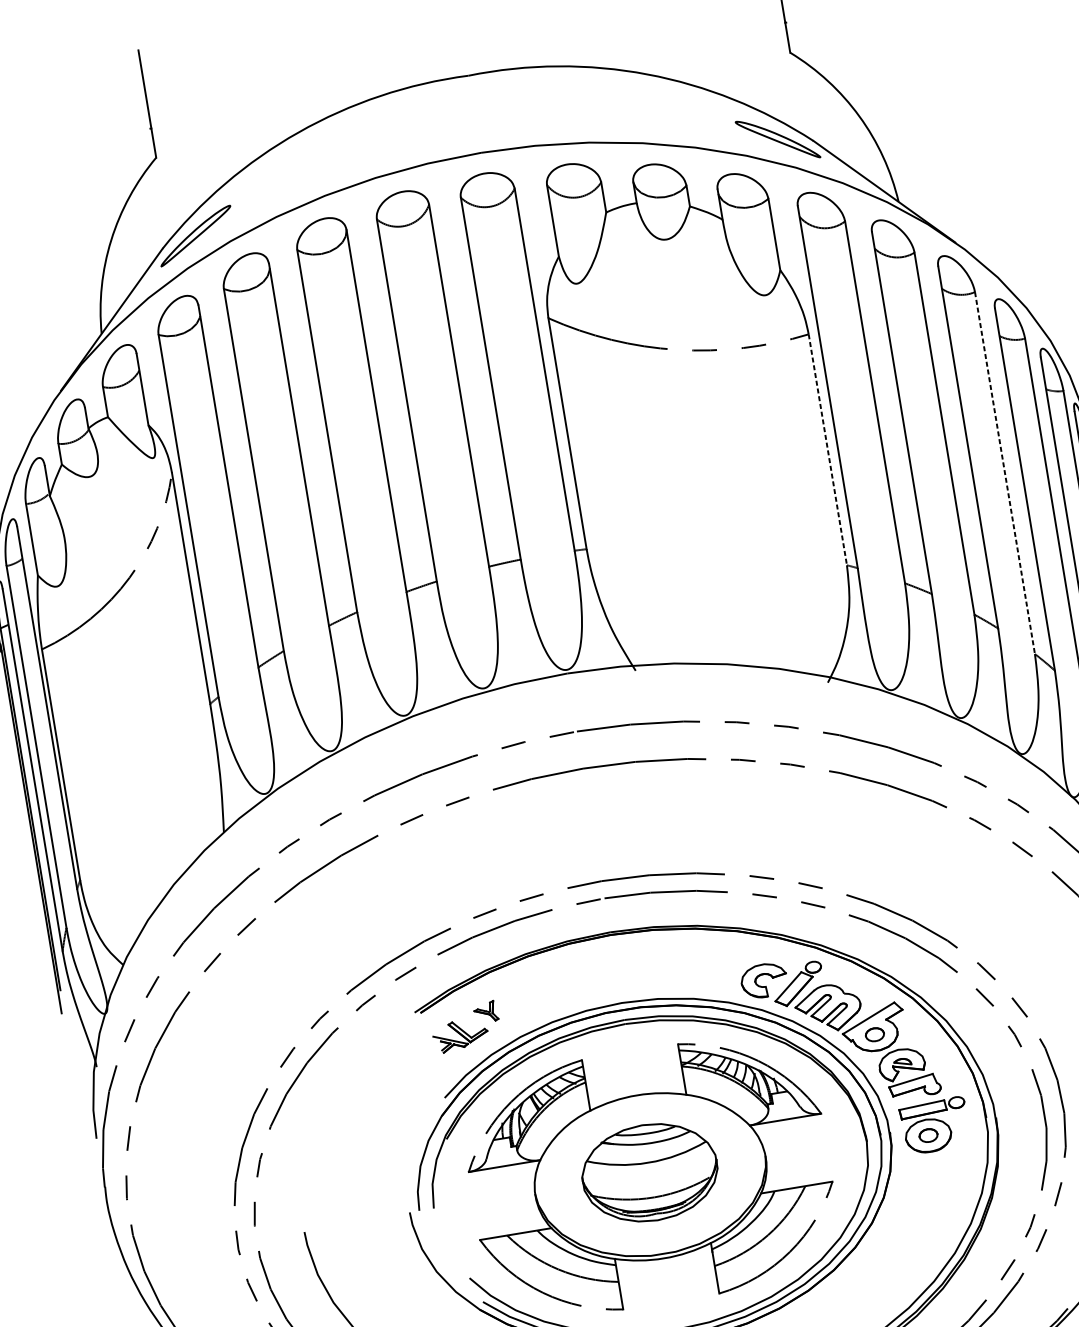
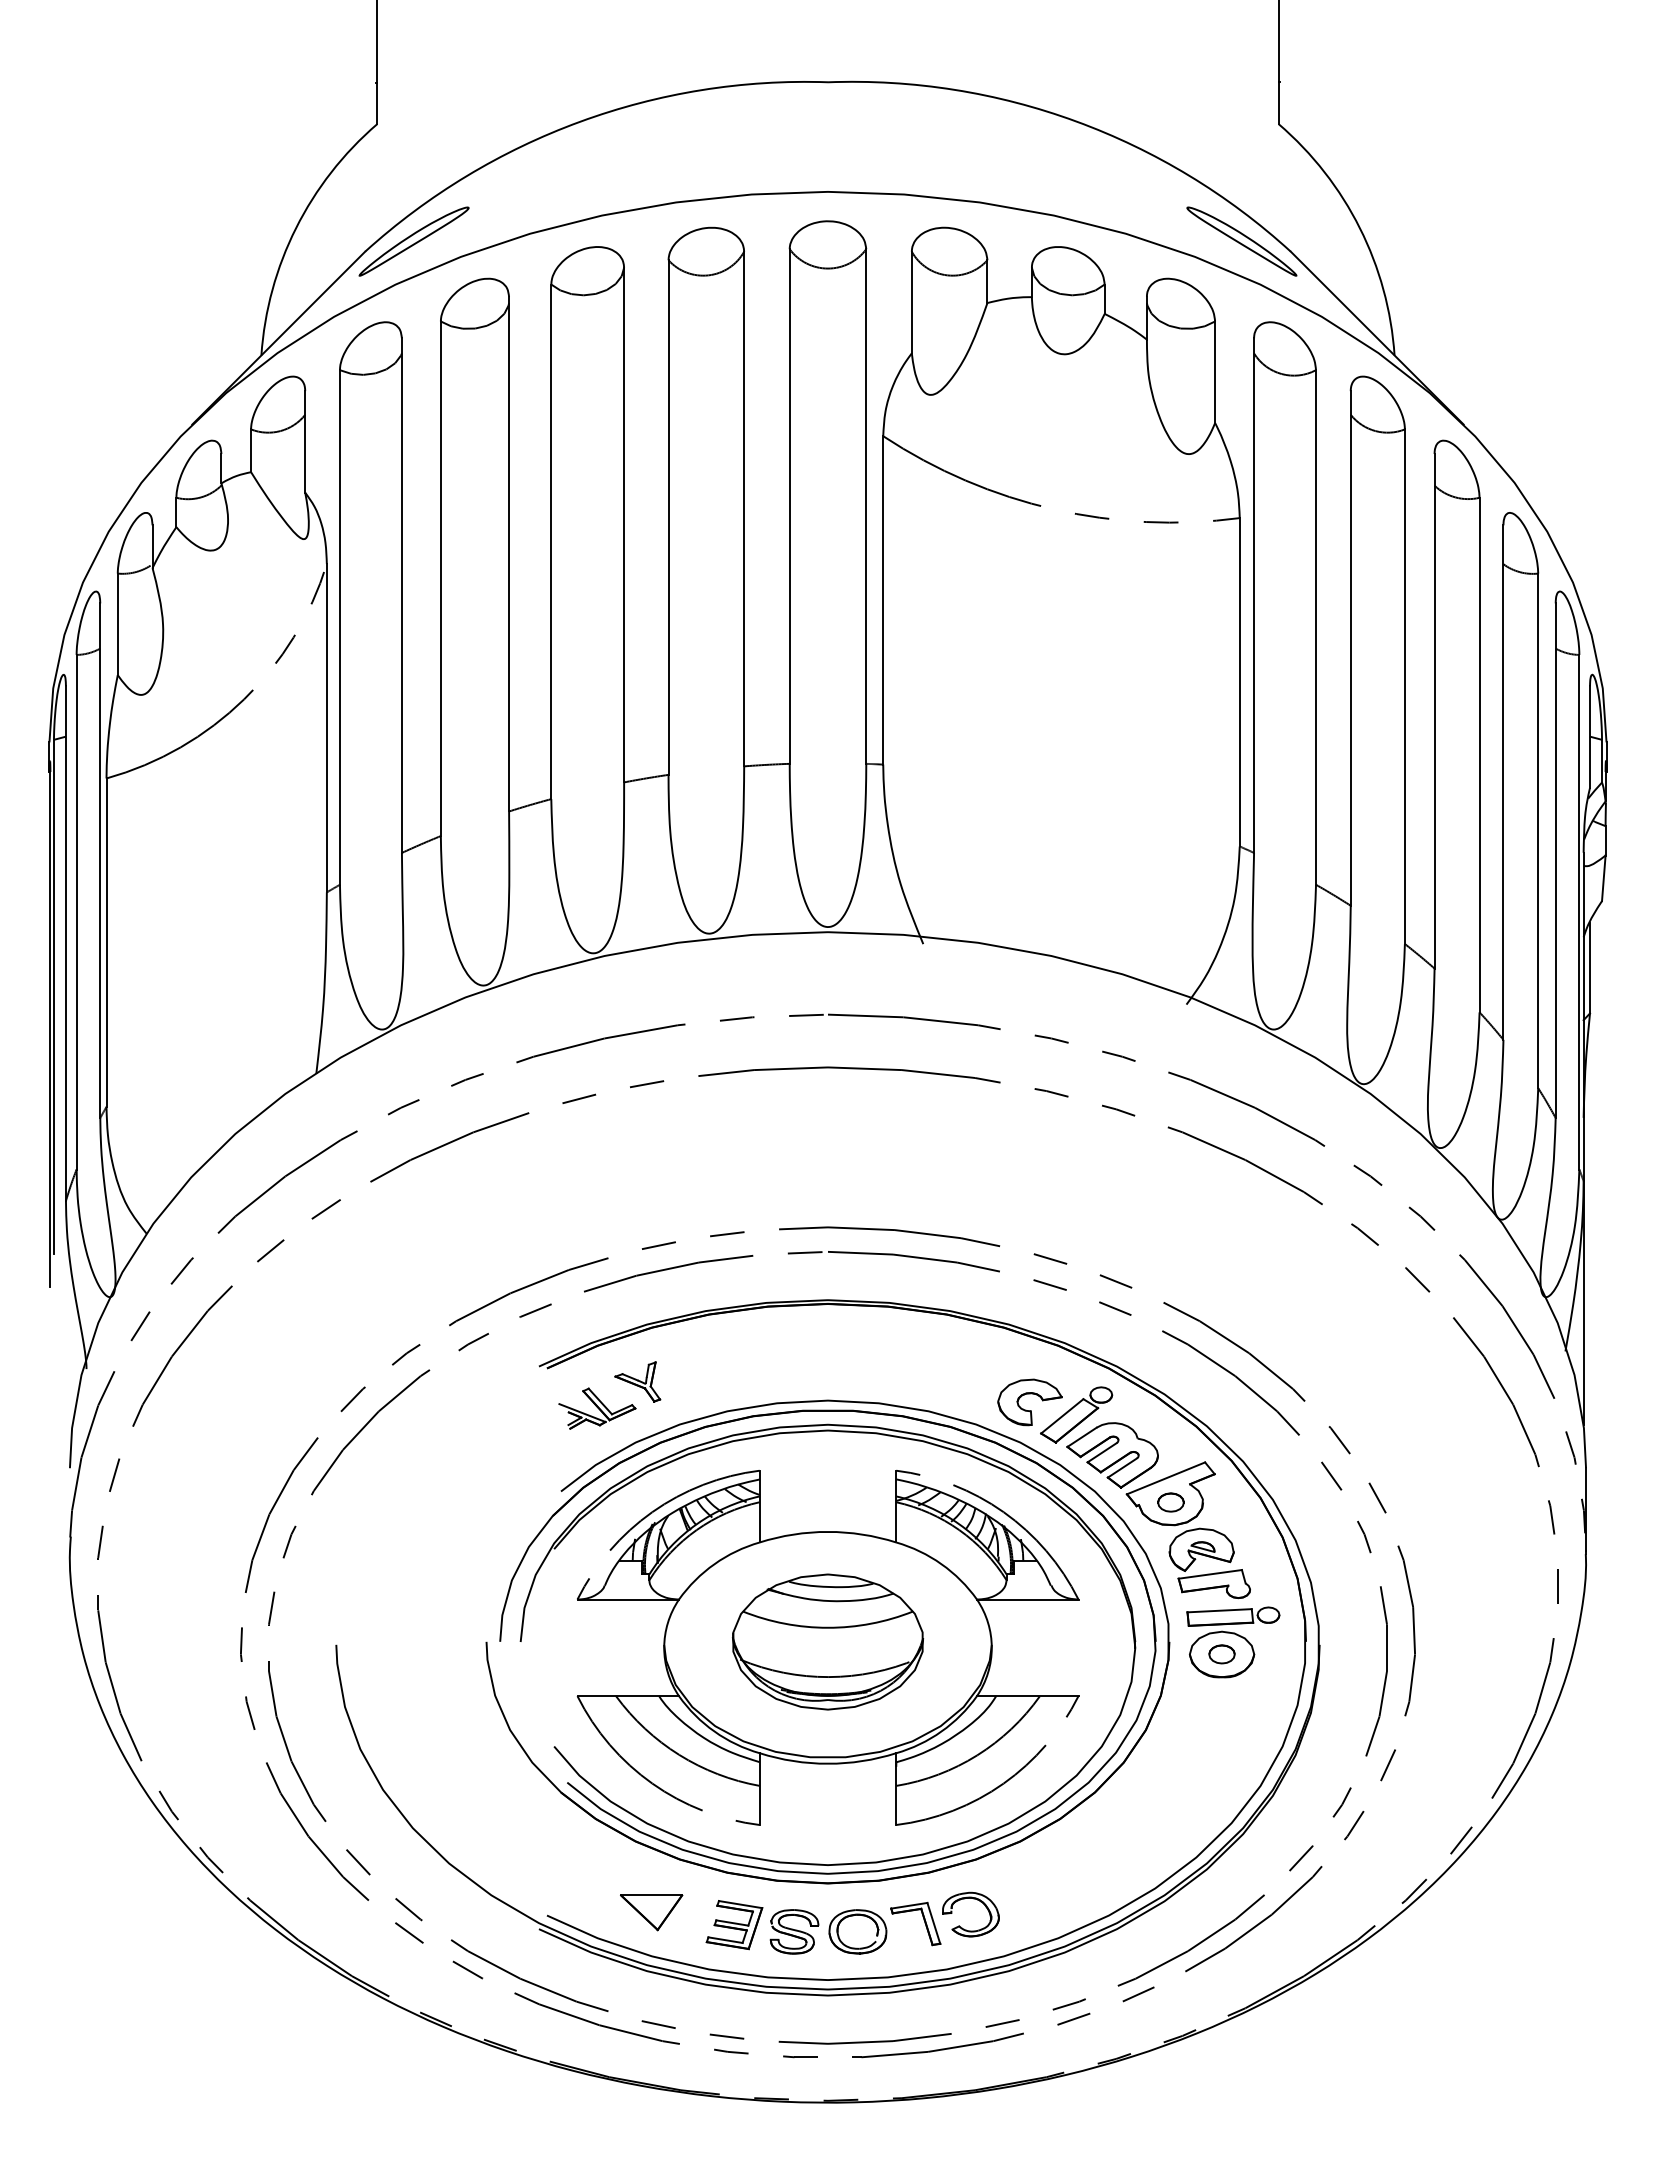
line: (827, 450) -> (1239, 682), dashed -> solid
line: (1004, 473) -> (1479, 755), dashed -> solid
part: (485, 1011) -> (637, 1381), size x1.43

